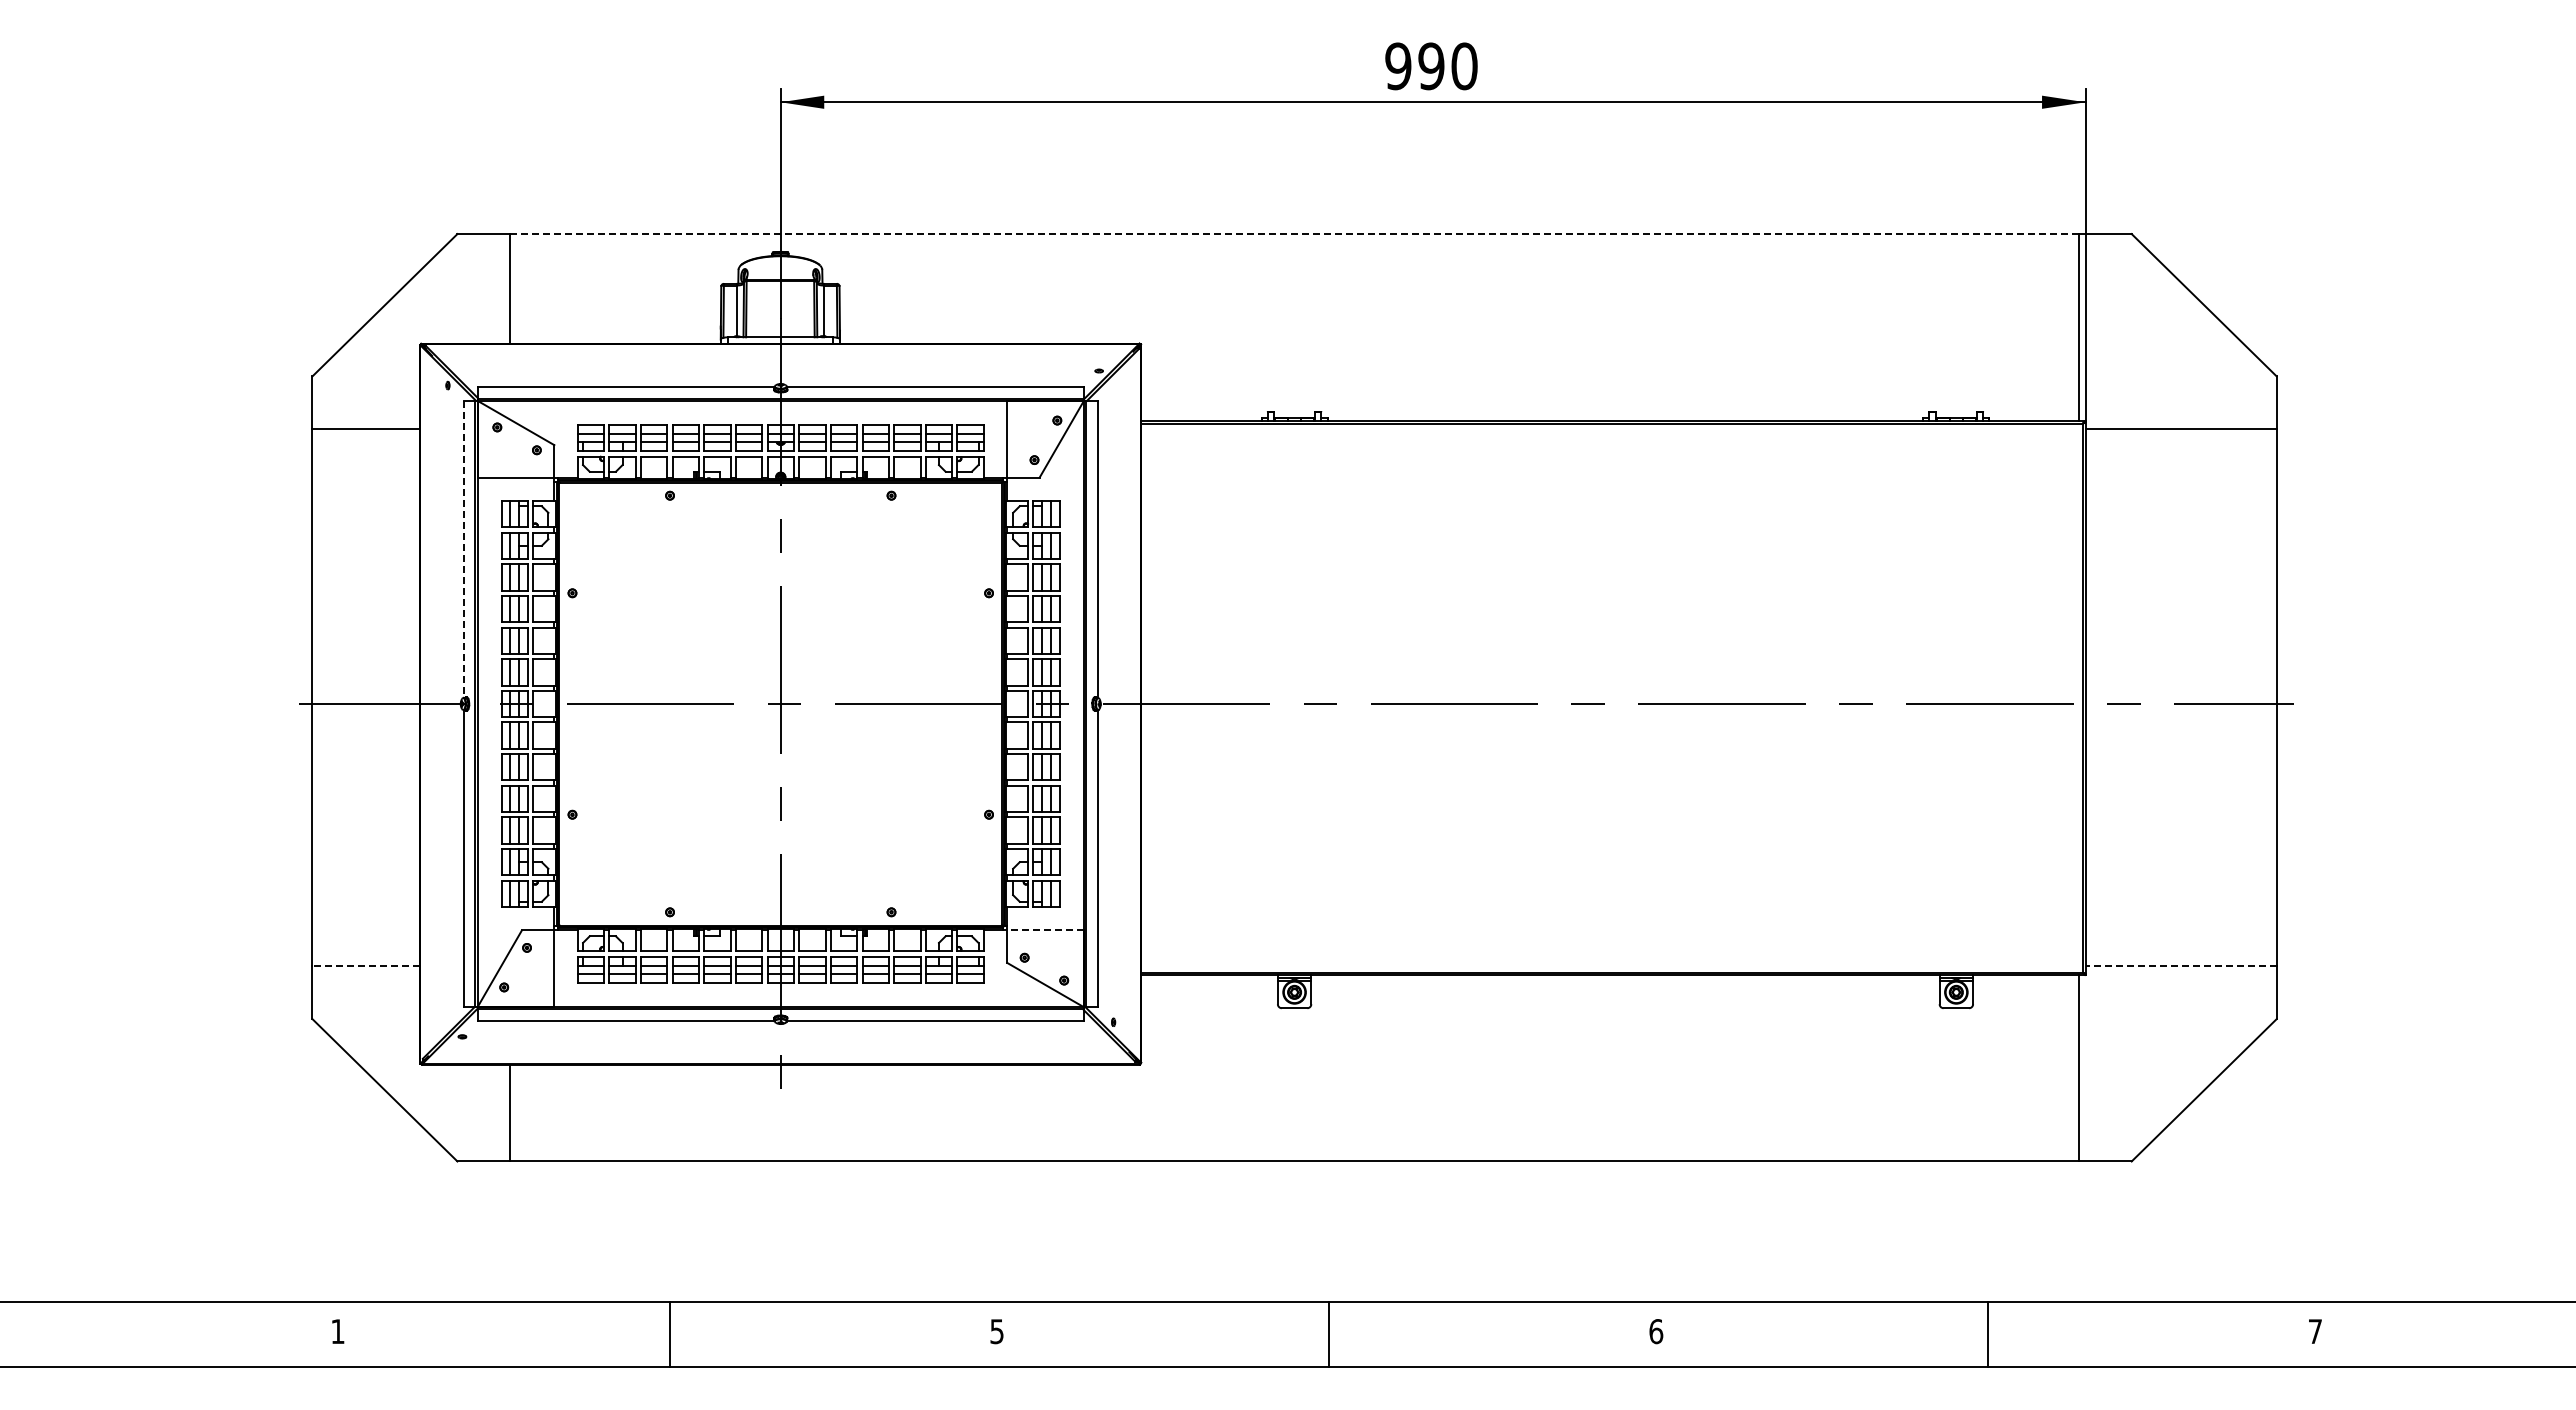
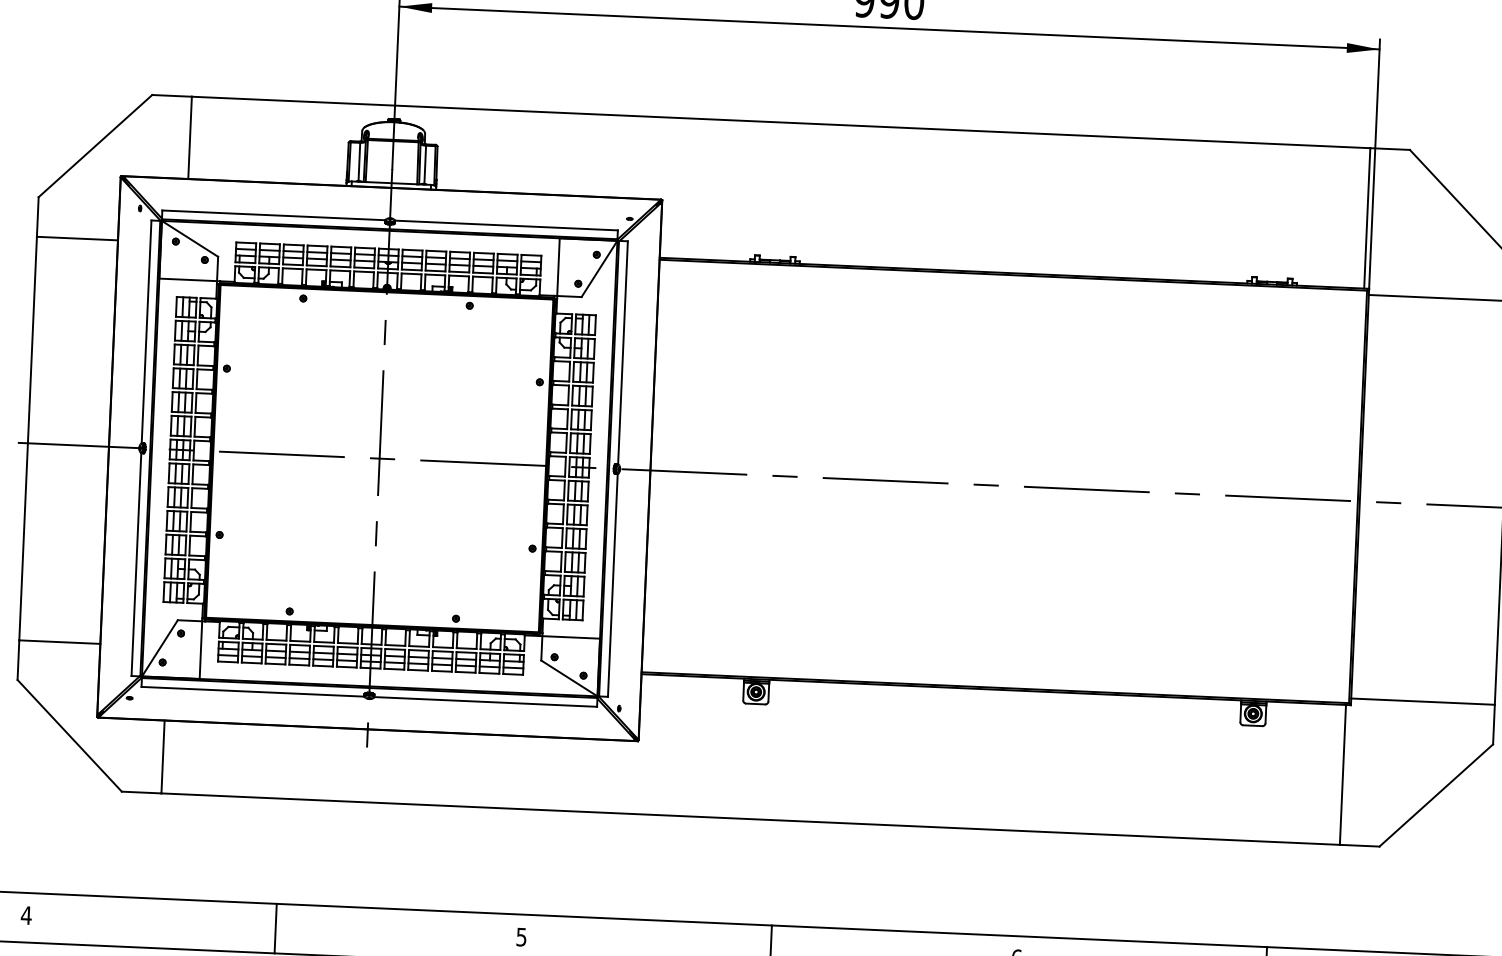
line: (1295, 234) -> (781, 122), dashed -> solid
line: (463, 549) -> (146, 332), dashed -> solid
line: (1043, 930) -> (569, 637), dashed -> solid
line: (366, 966) -> (59, 642), dashed -> solid
line: (2181, 966) -> (1423, 701), dashed -> solid
text: (337, 1331) -> (26, 915), 1 -> 4

